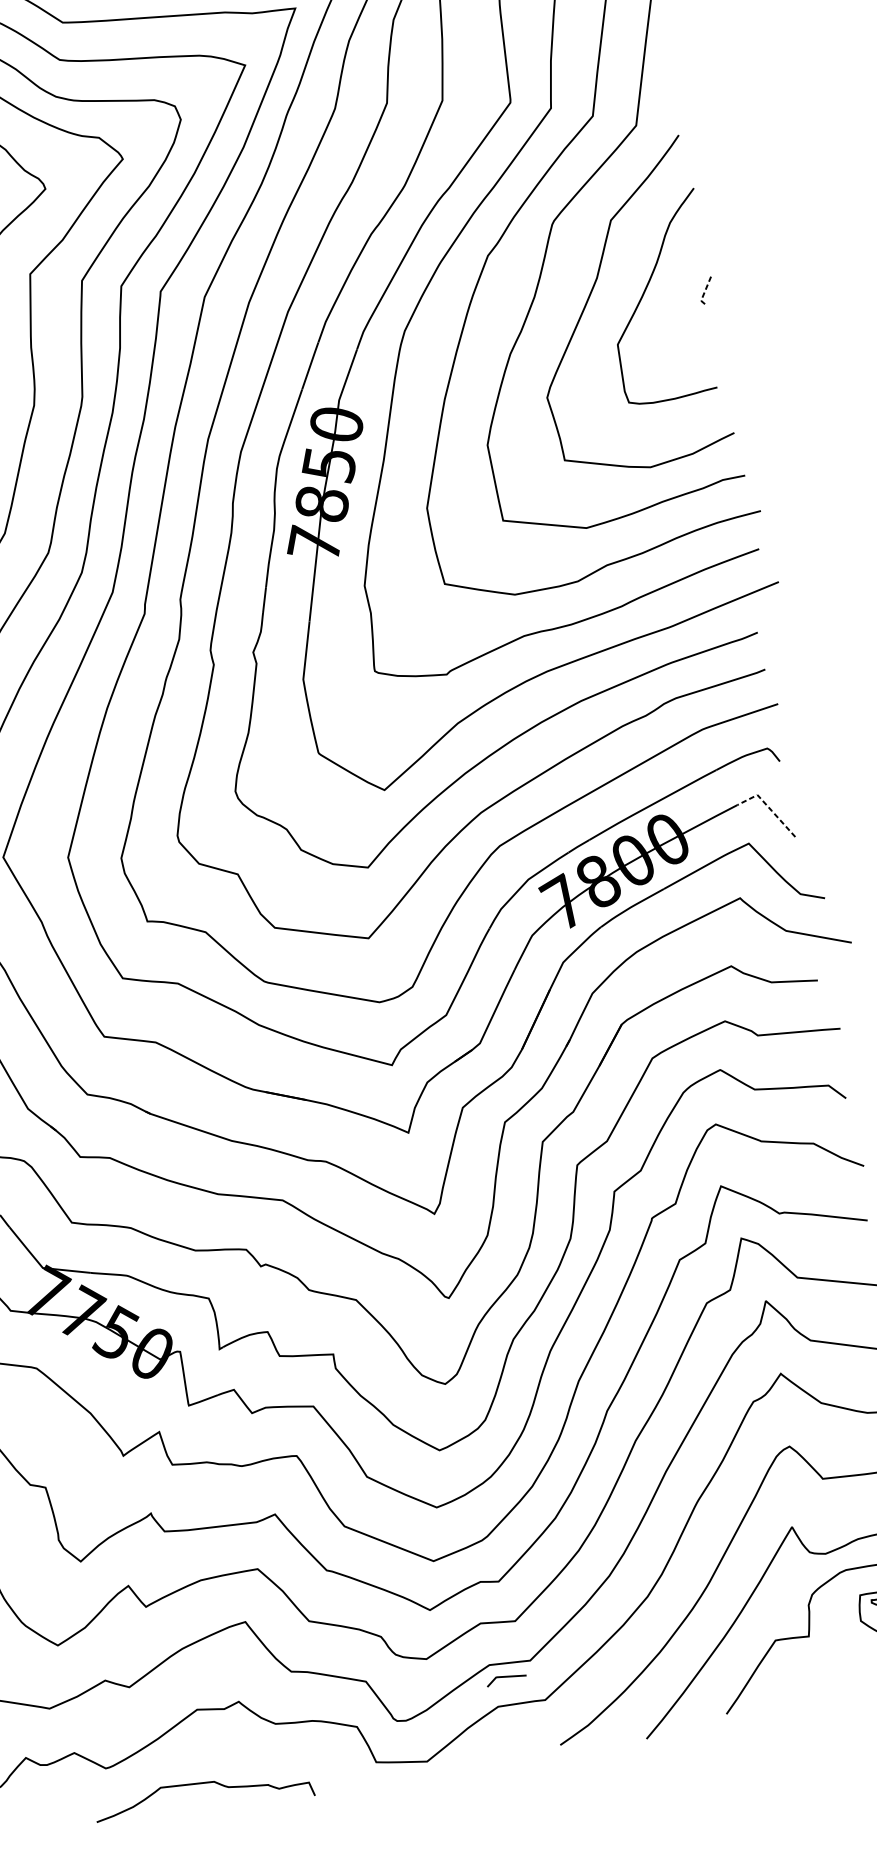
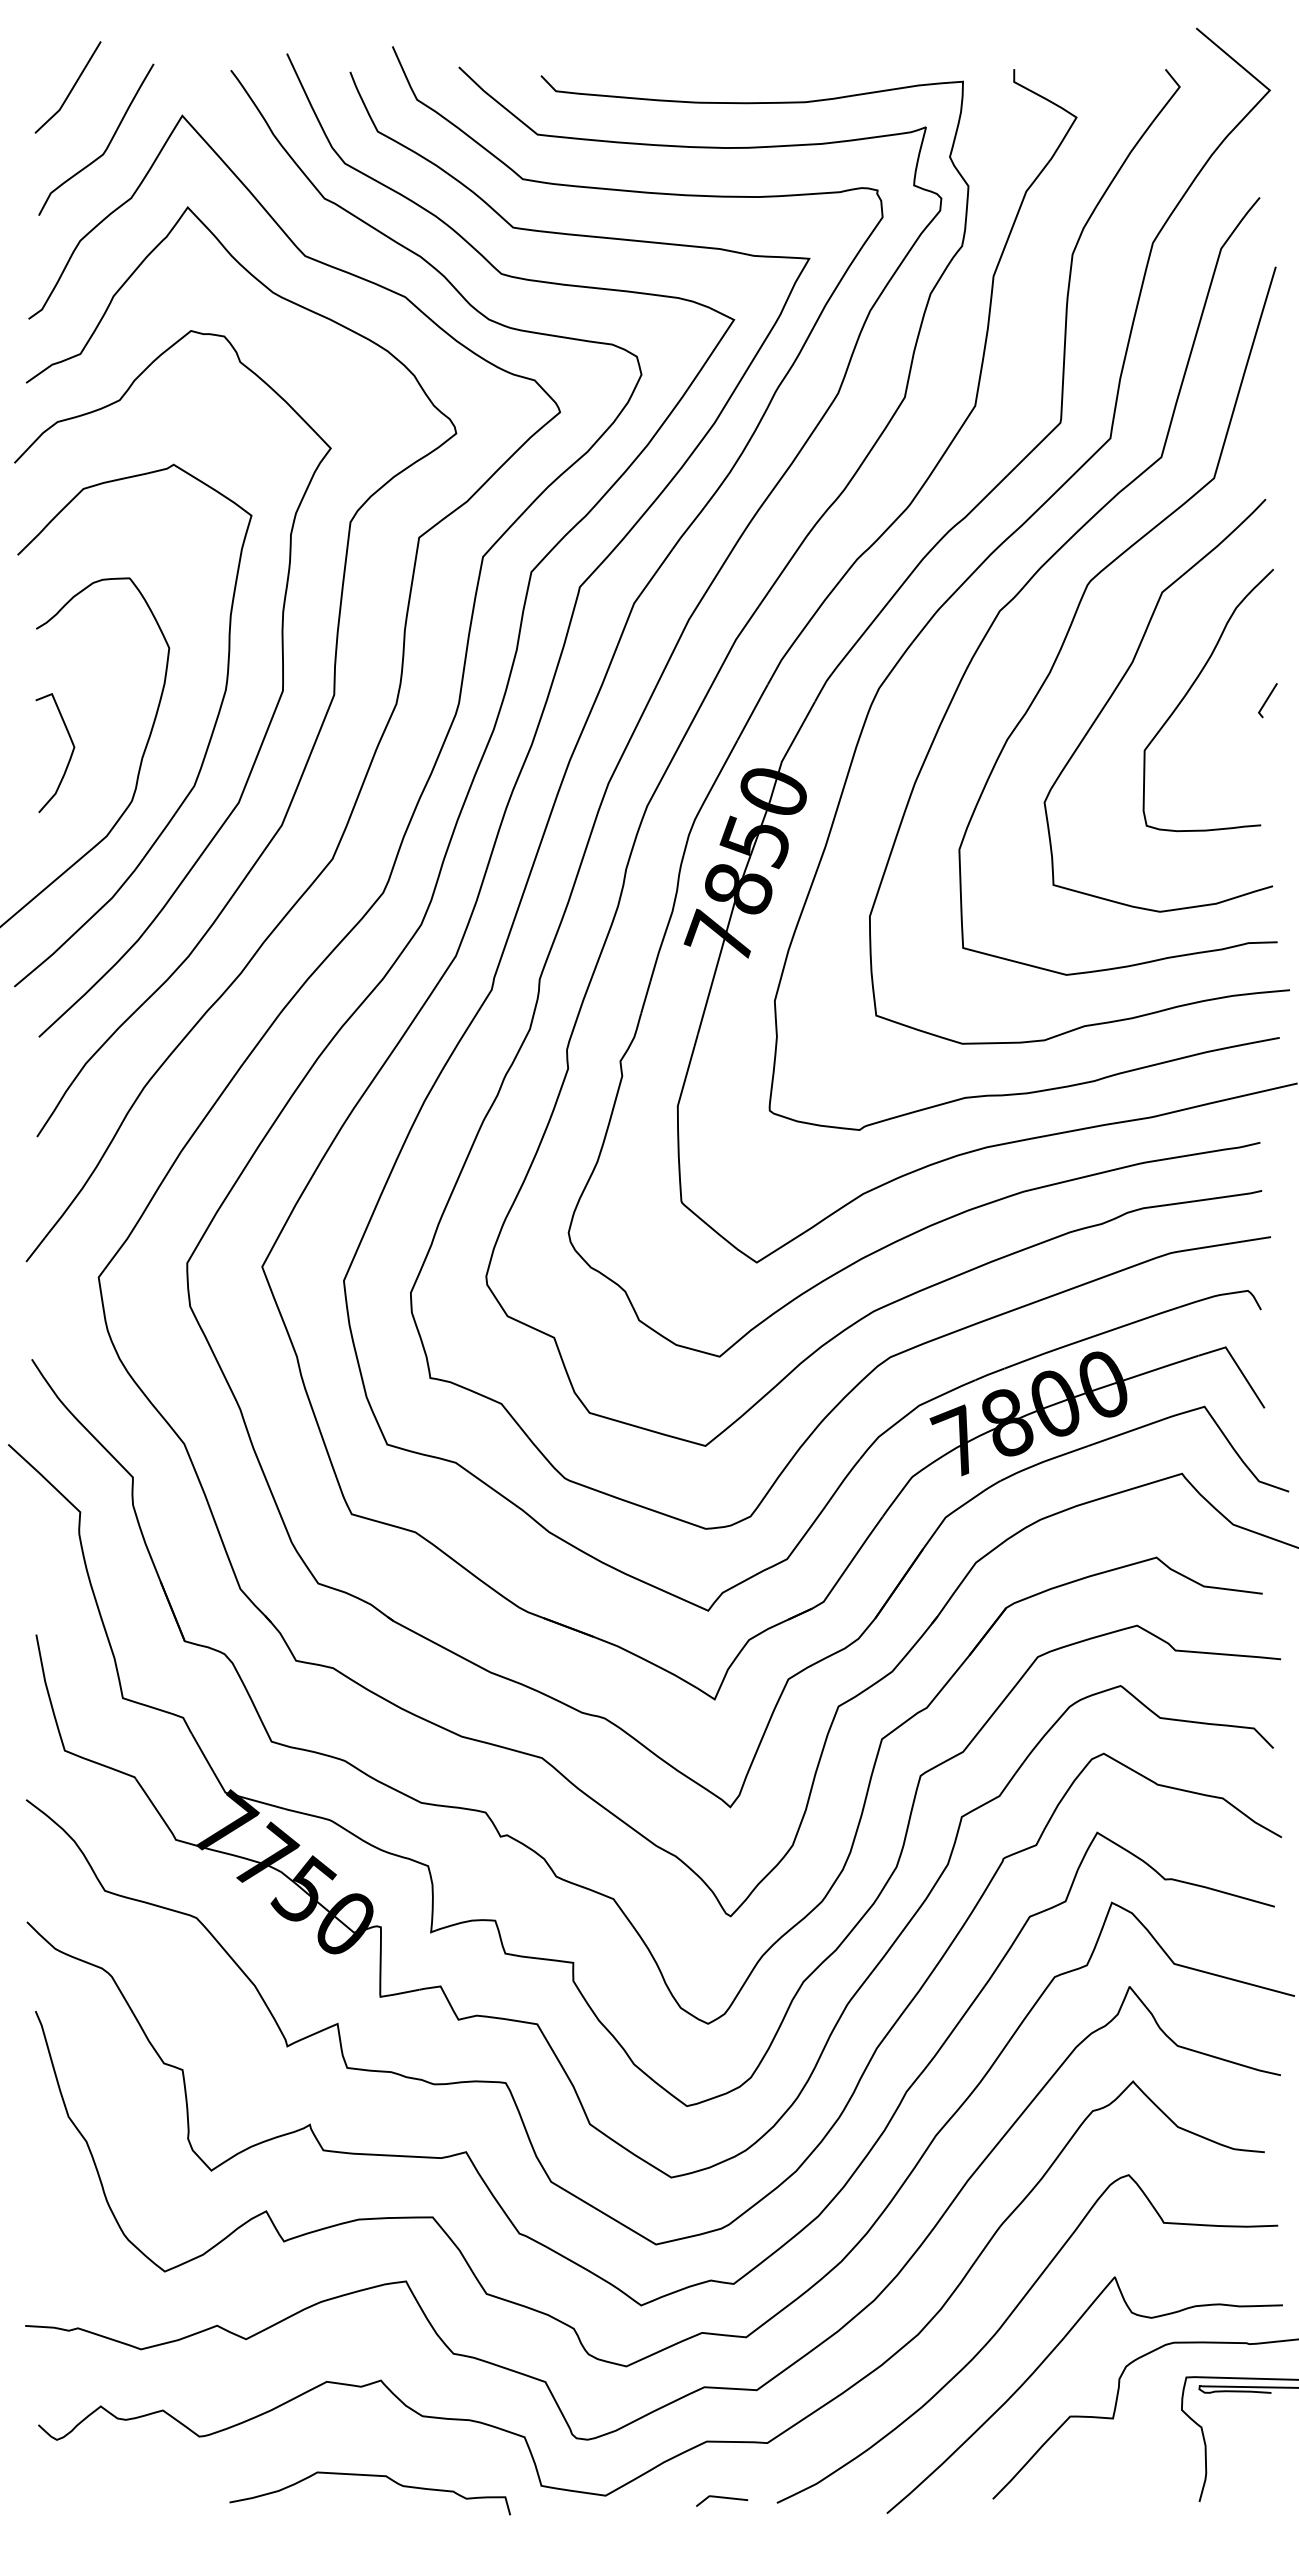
line: (705, 290) -> (1266, 700), dashed -> solid
line: (768, 807) -> (1237, 1365), dashed -> solid
line: (506, 1677) -> (722, 2498), moved
curve: (201, 1784) -> (369, 2476), moved

